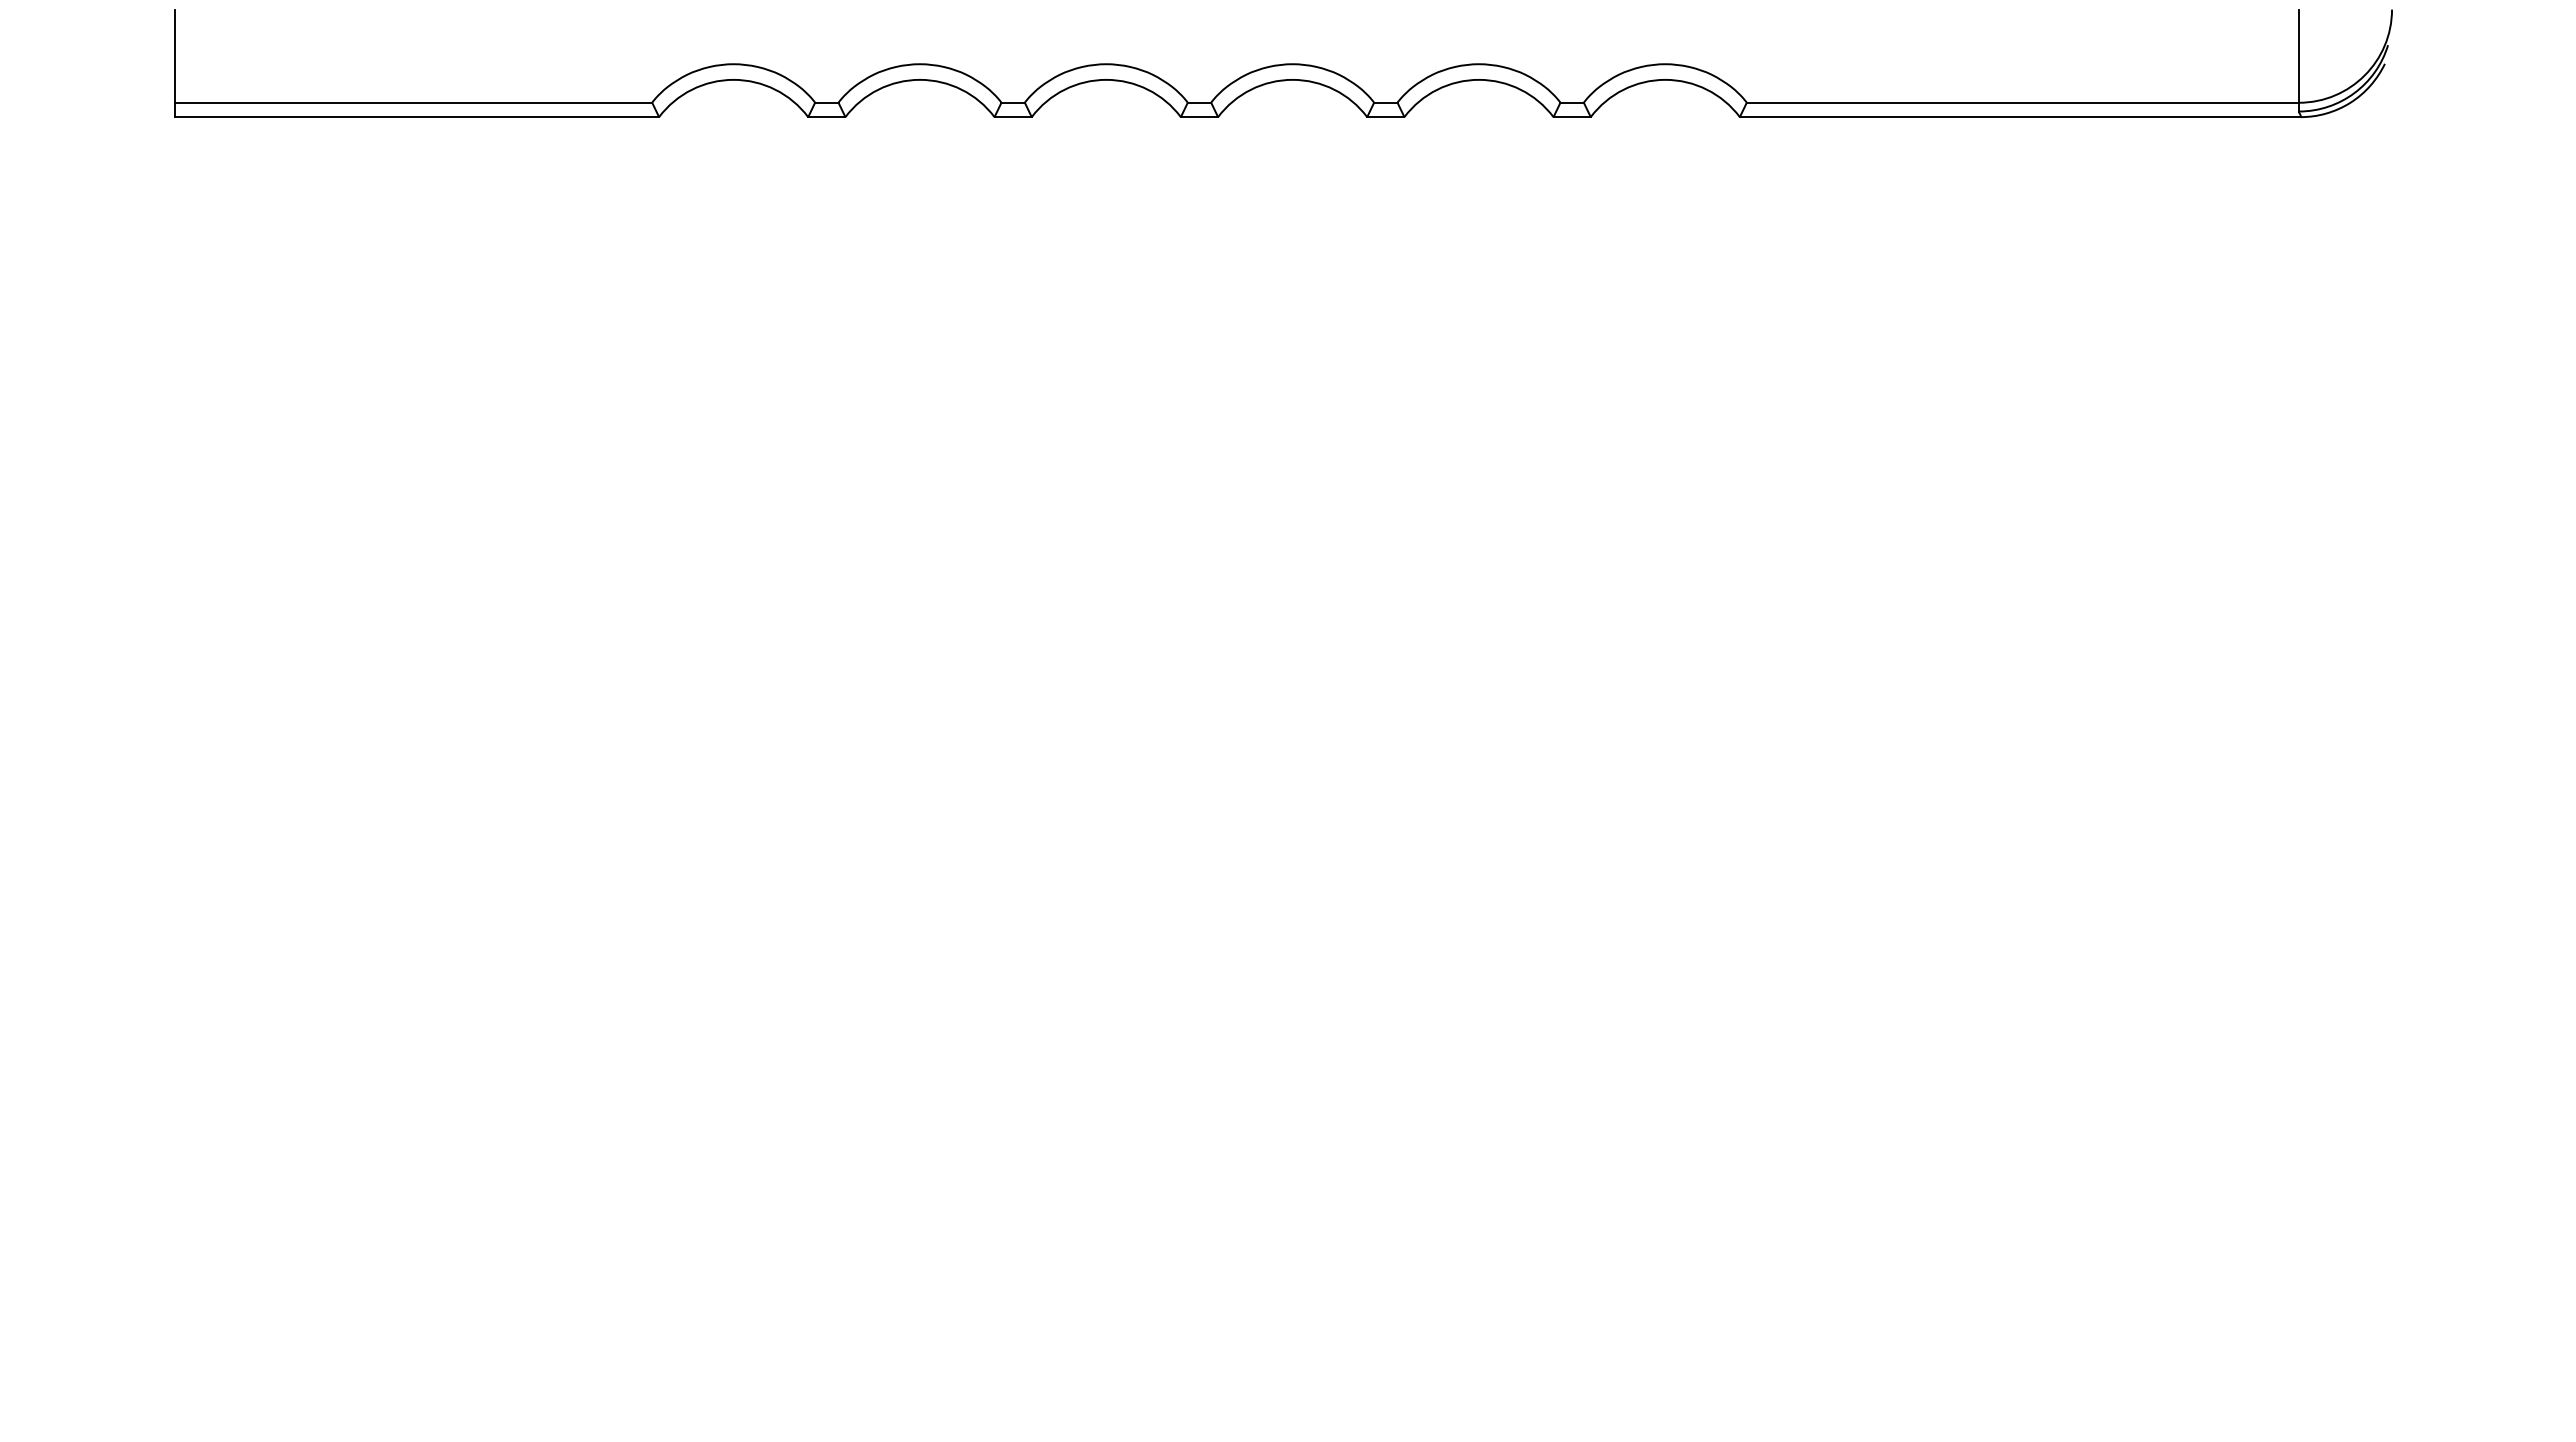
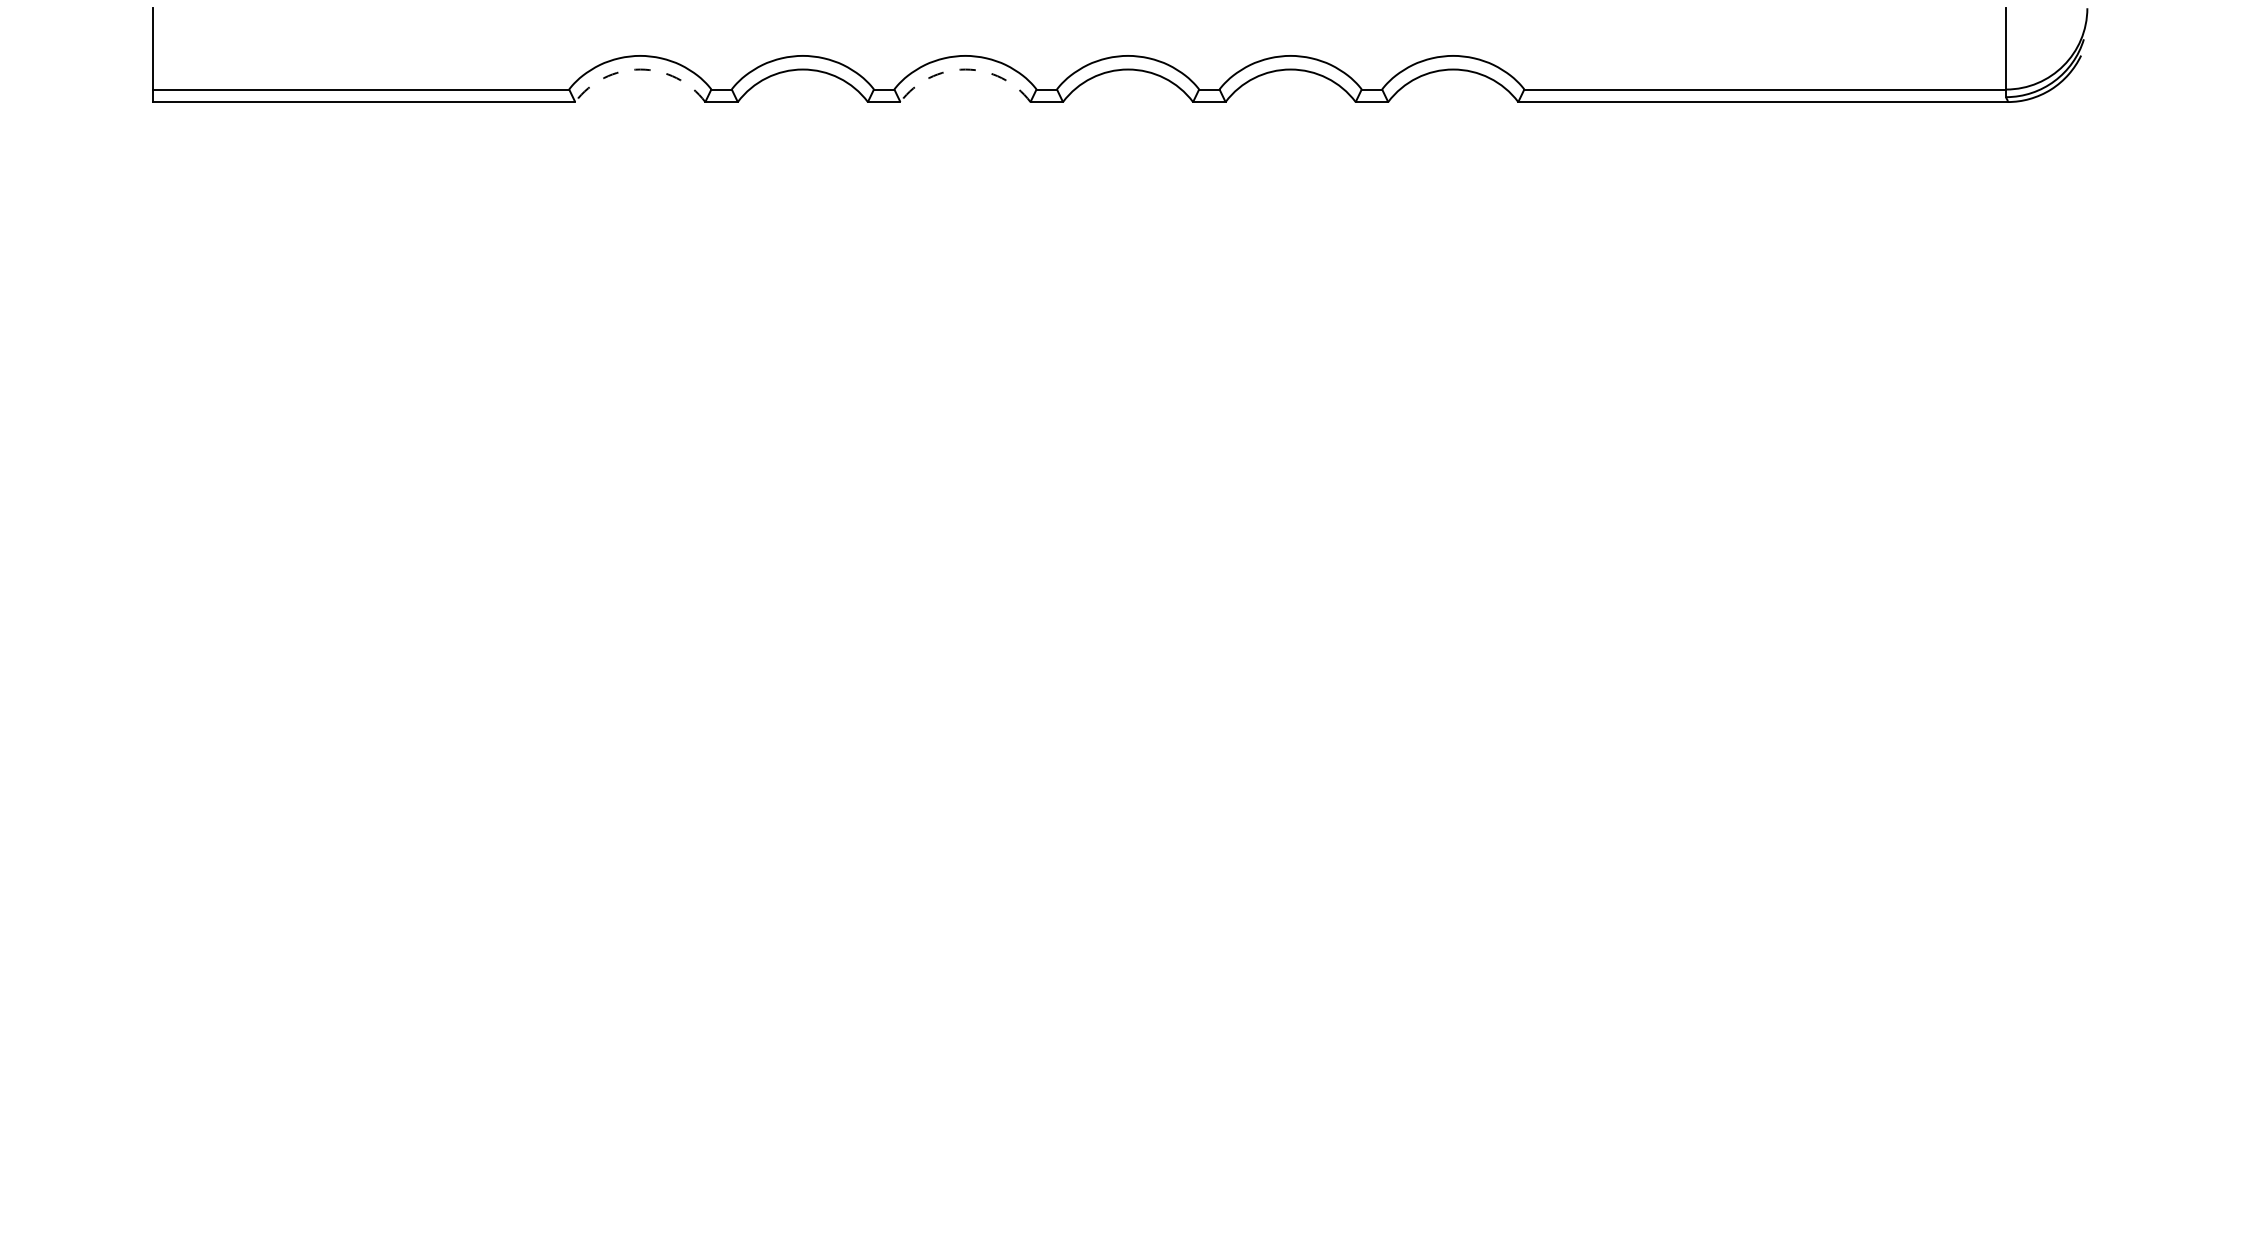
arc: (733, 79) -> (640, 69), solid -> dashed
arc: (1106, 79) -> (965, 69), solid -> dashed

